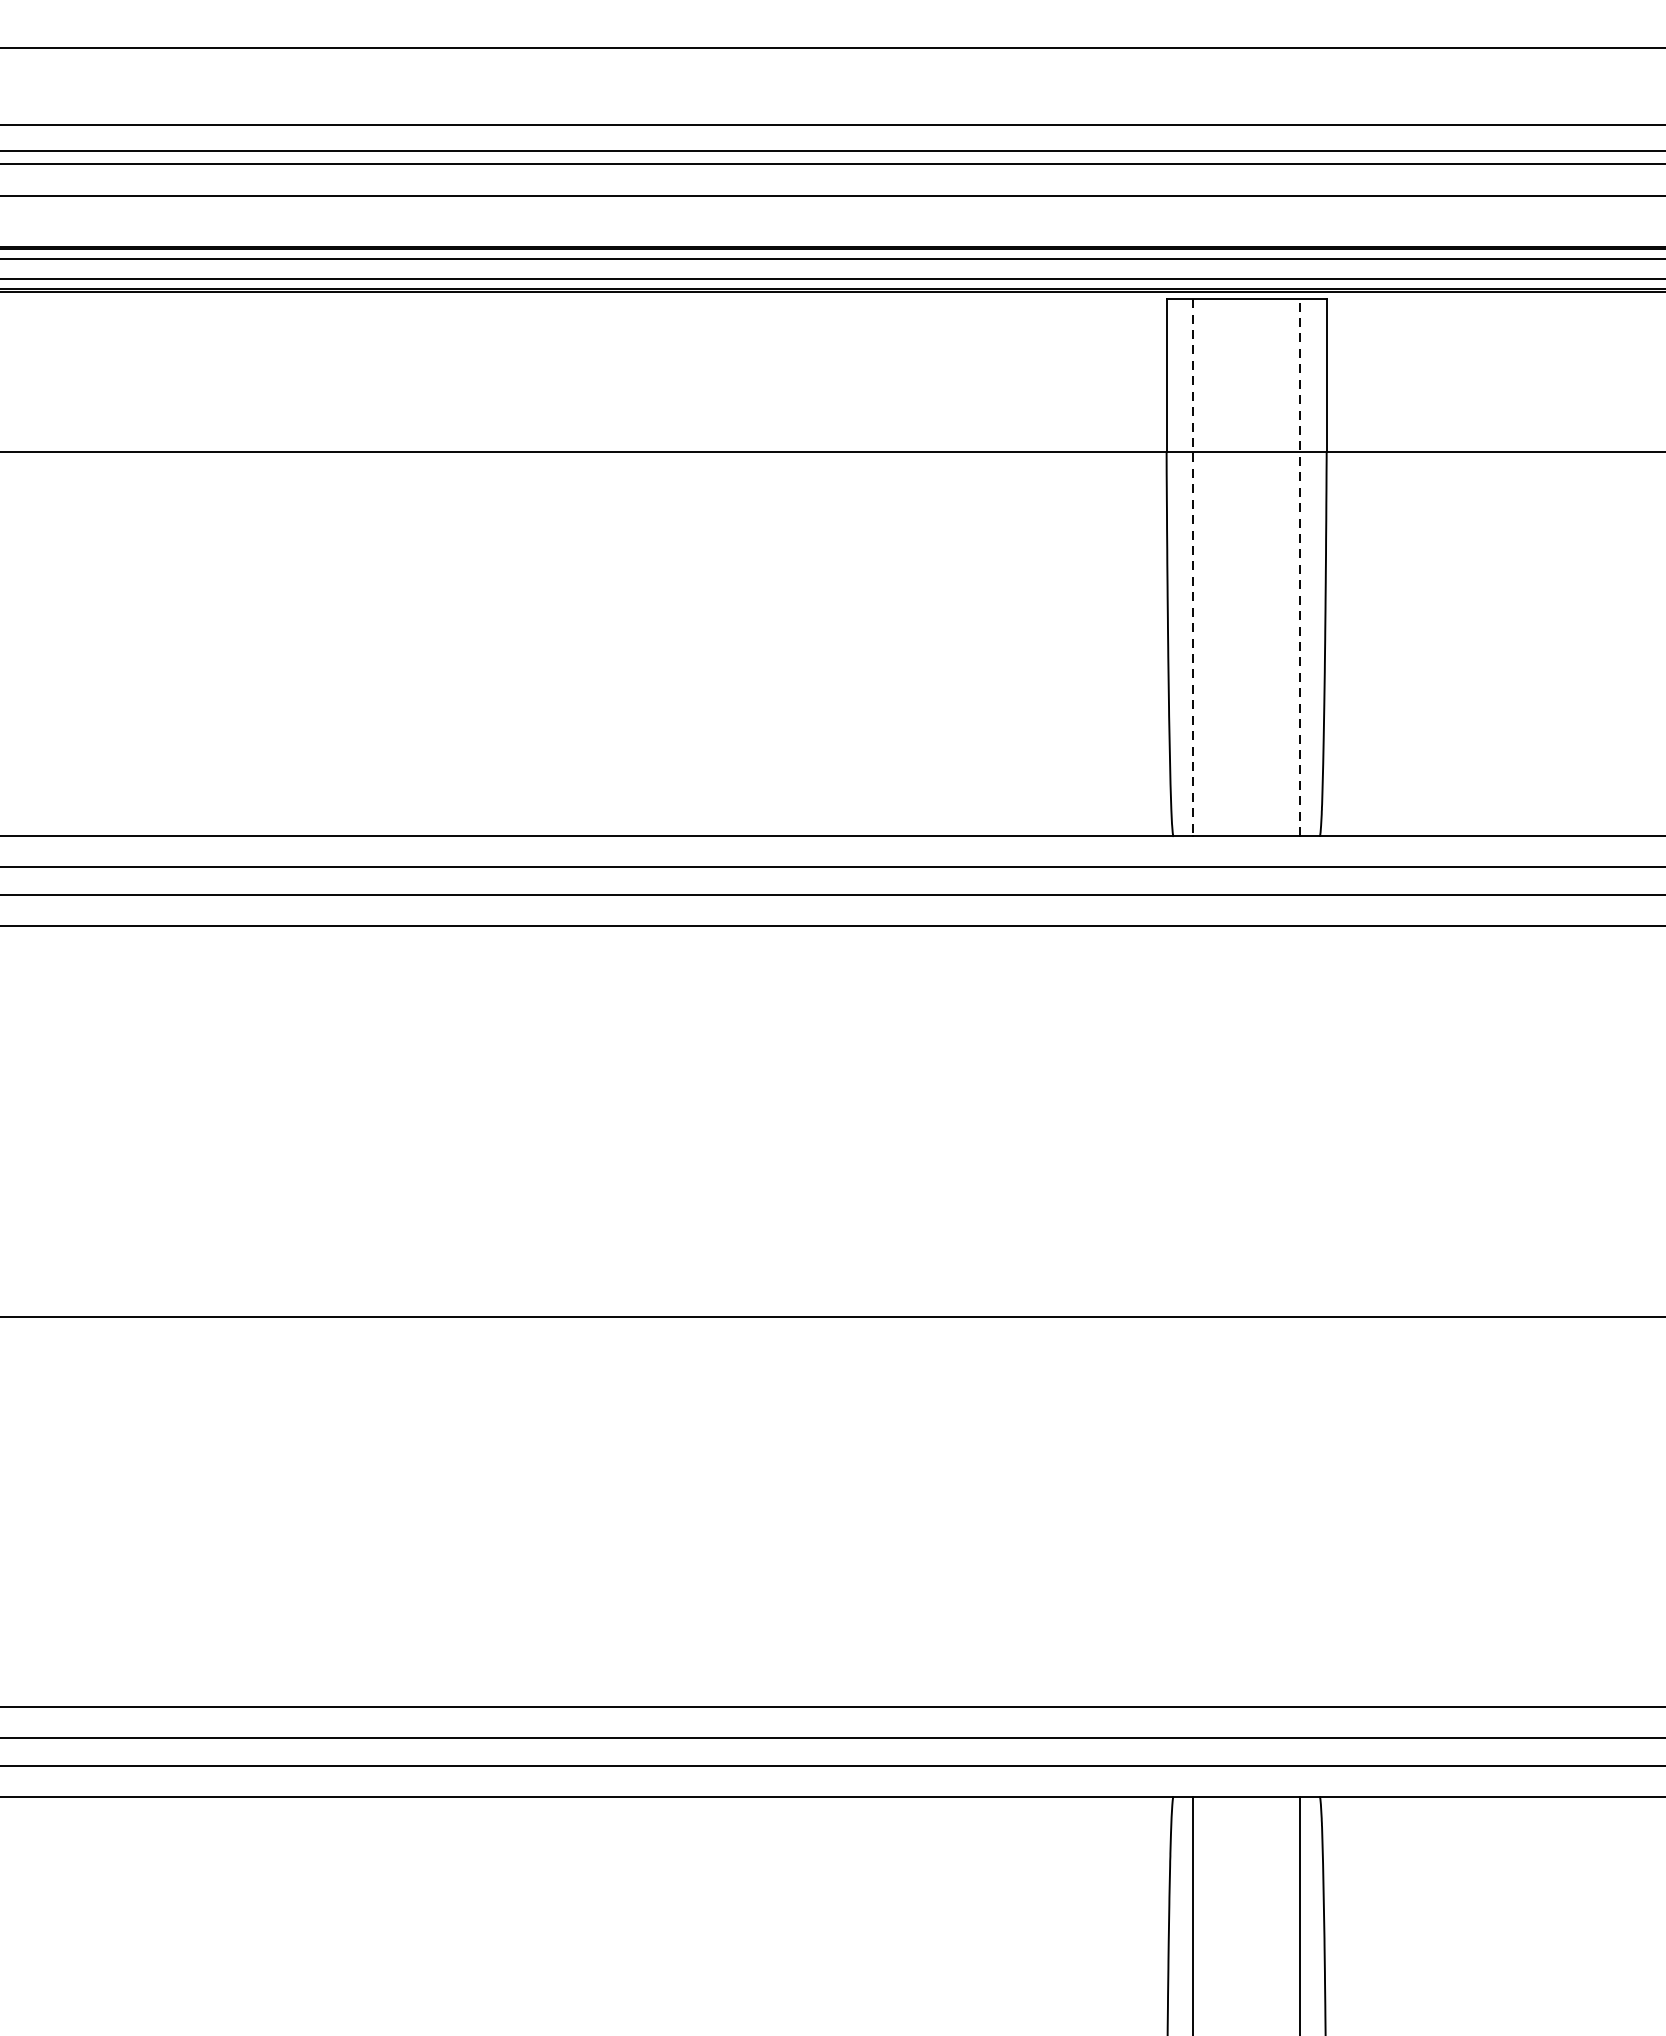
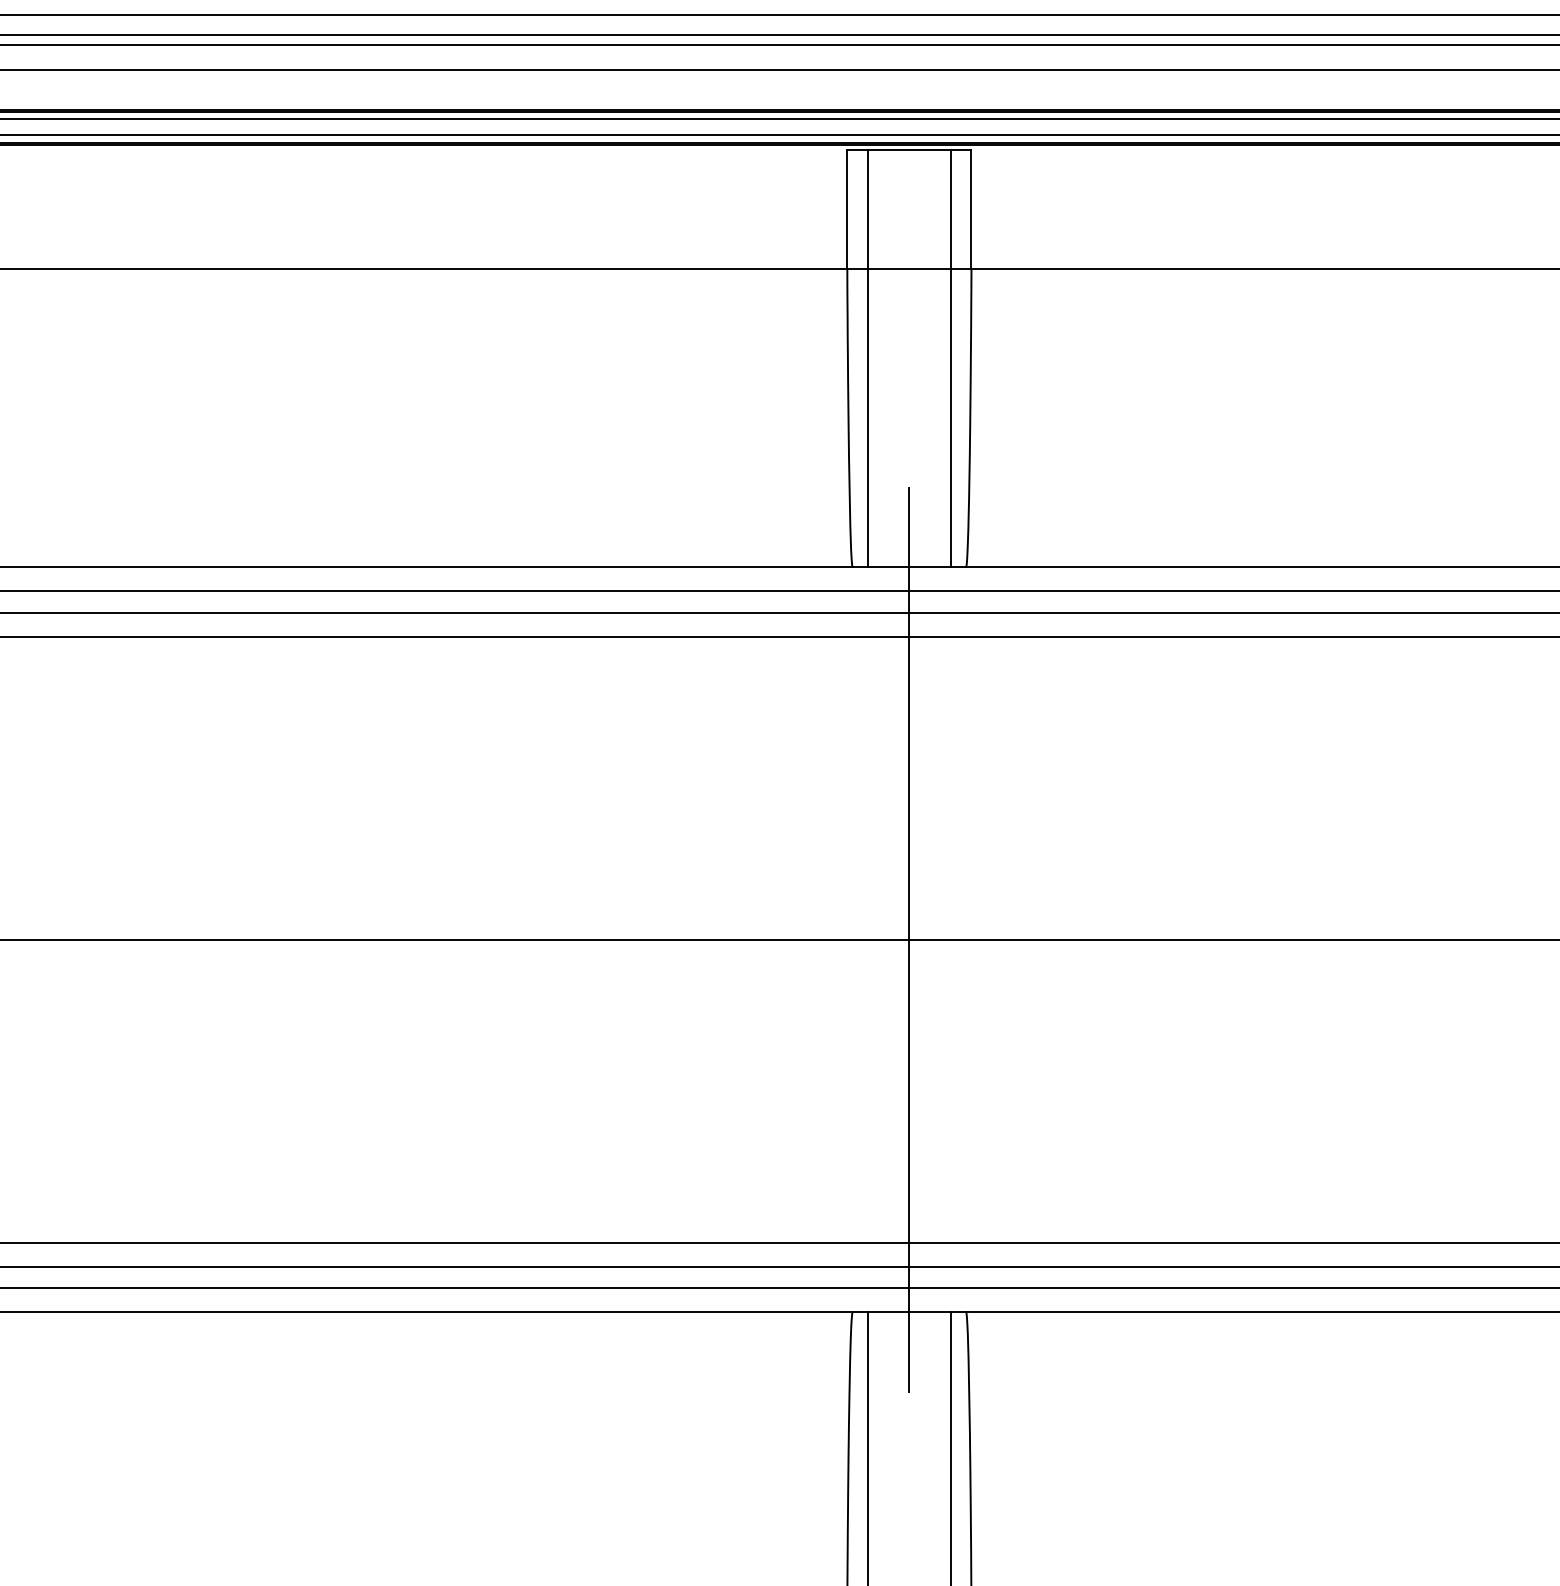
line: (1299, 567) -> (950, 358), dashed -> solid
line: (1192, 568) -> (867, 359), dashed -> solid
line: (1246, 1316) -> (909, 939), added

